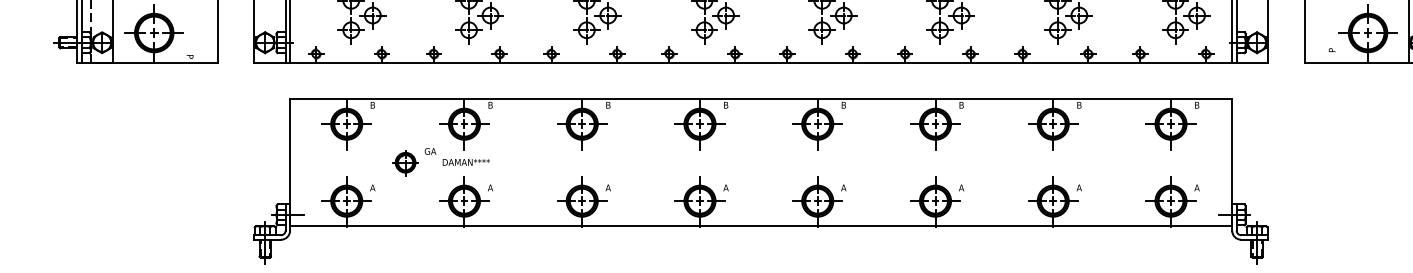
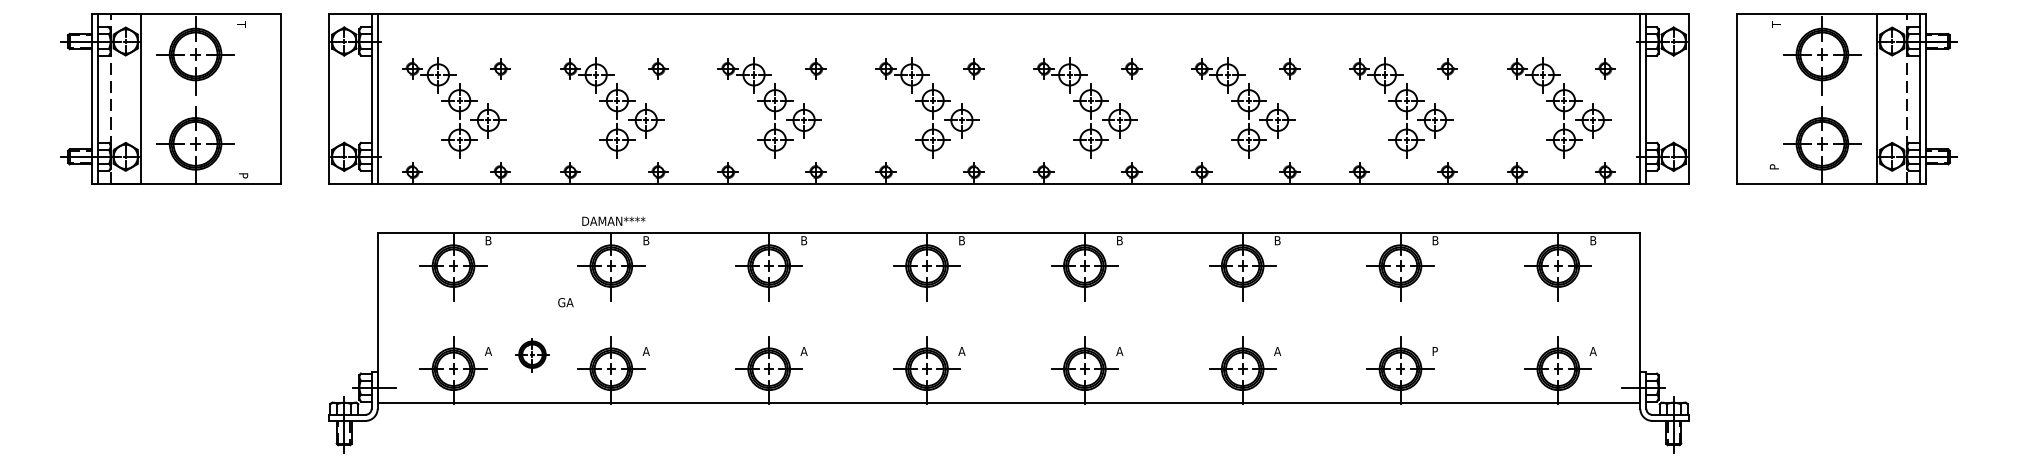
text: (466, 161) -> (613, 220), moved
part: (405, 163) -> (532, 355), moved
text: (1078, 187) -> (1434, 351), A -> P

